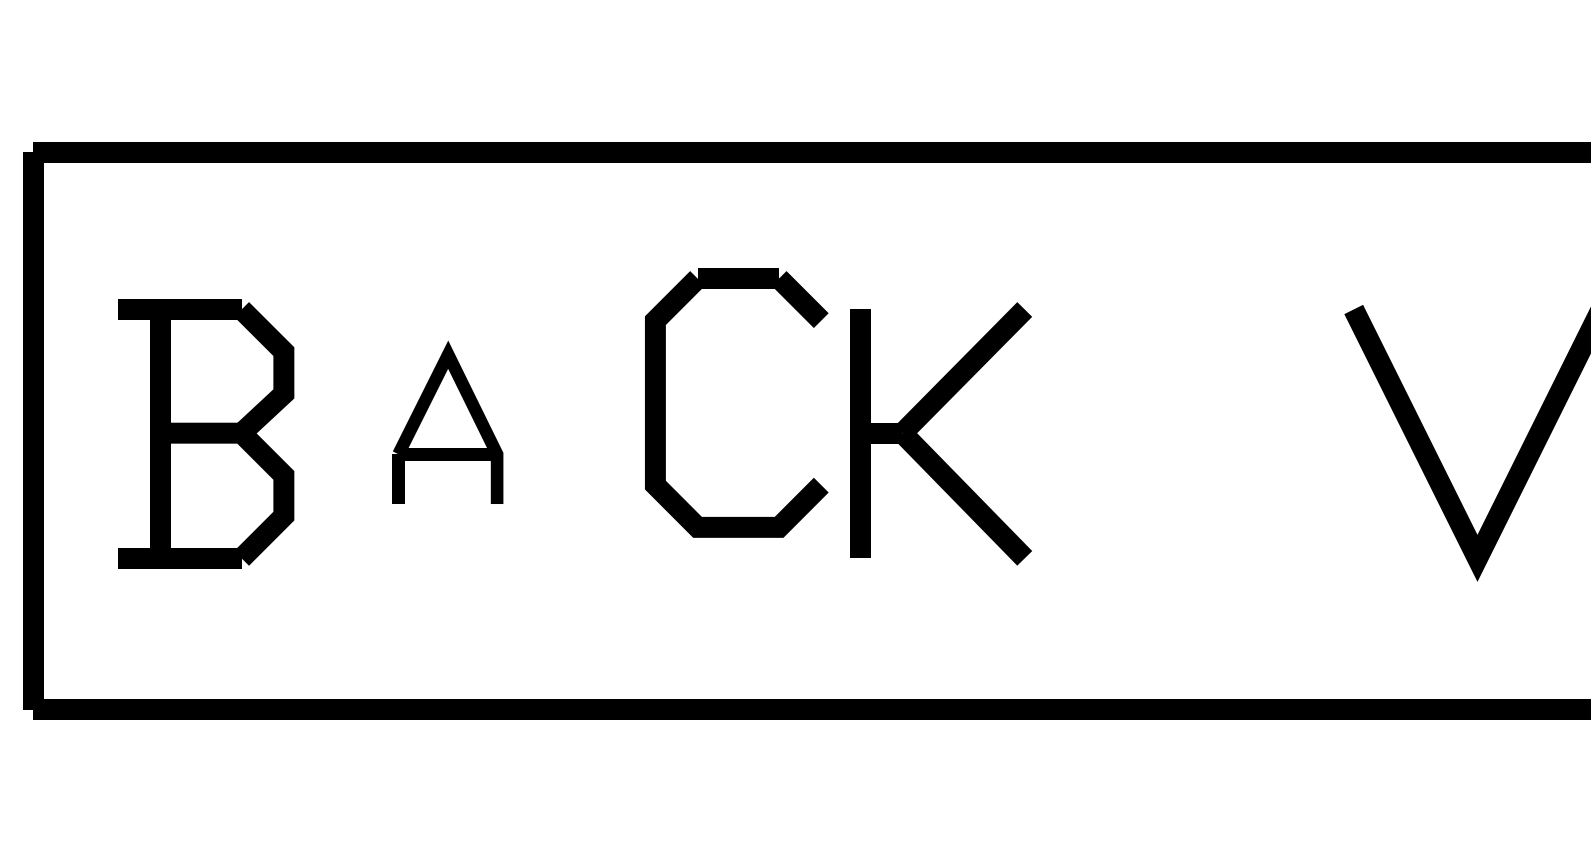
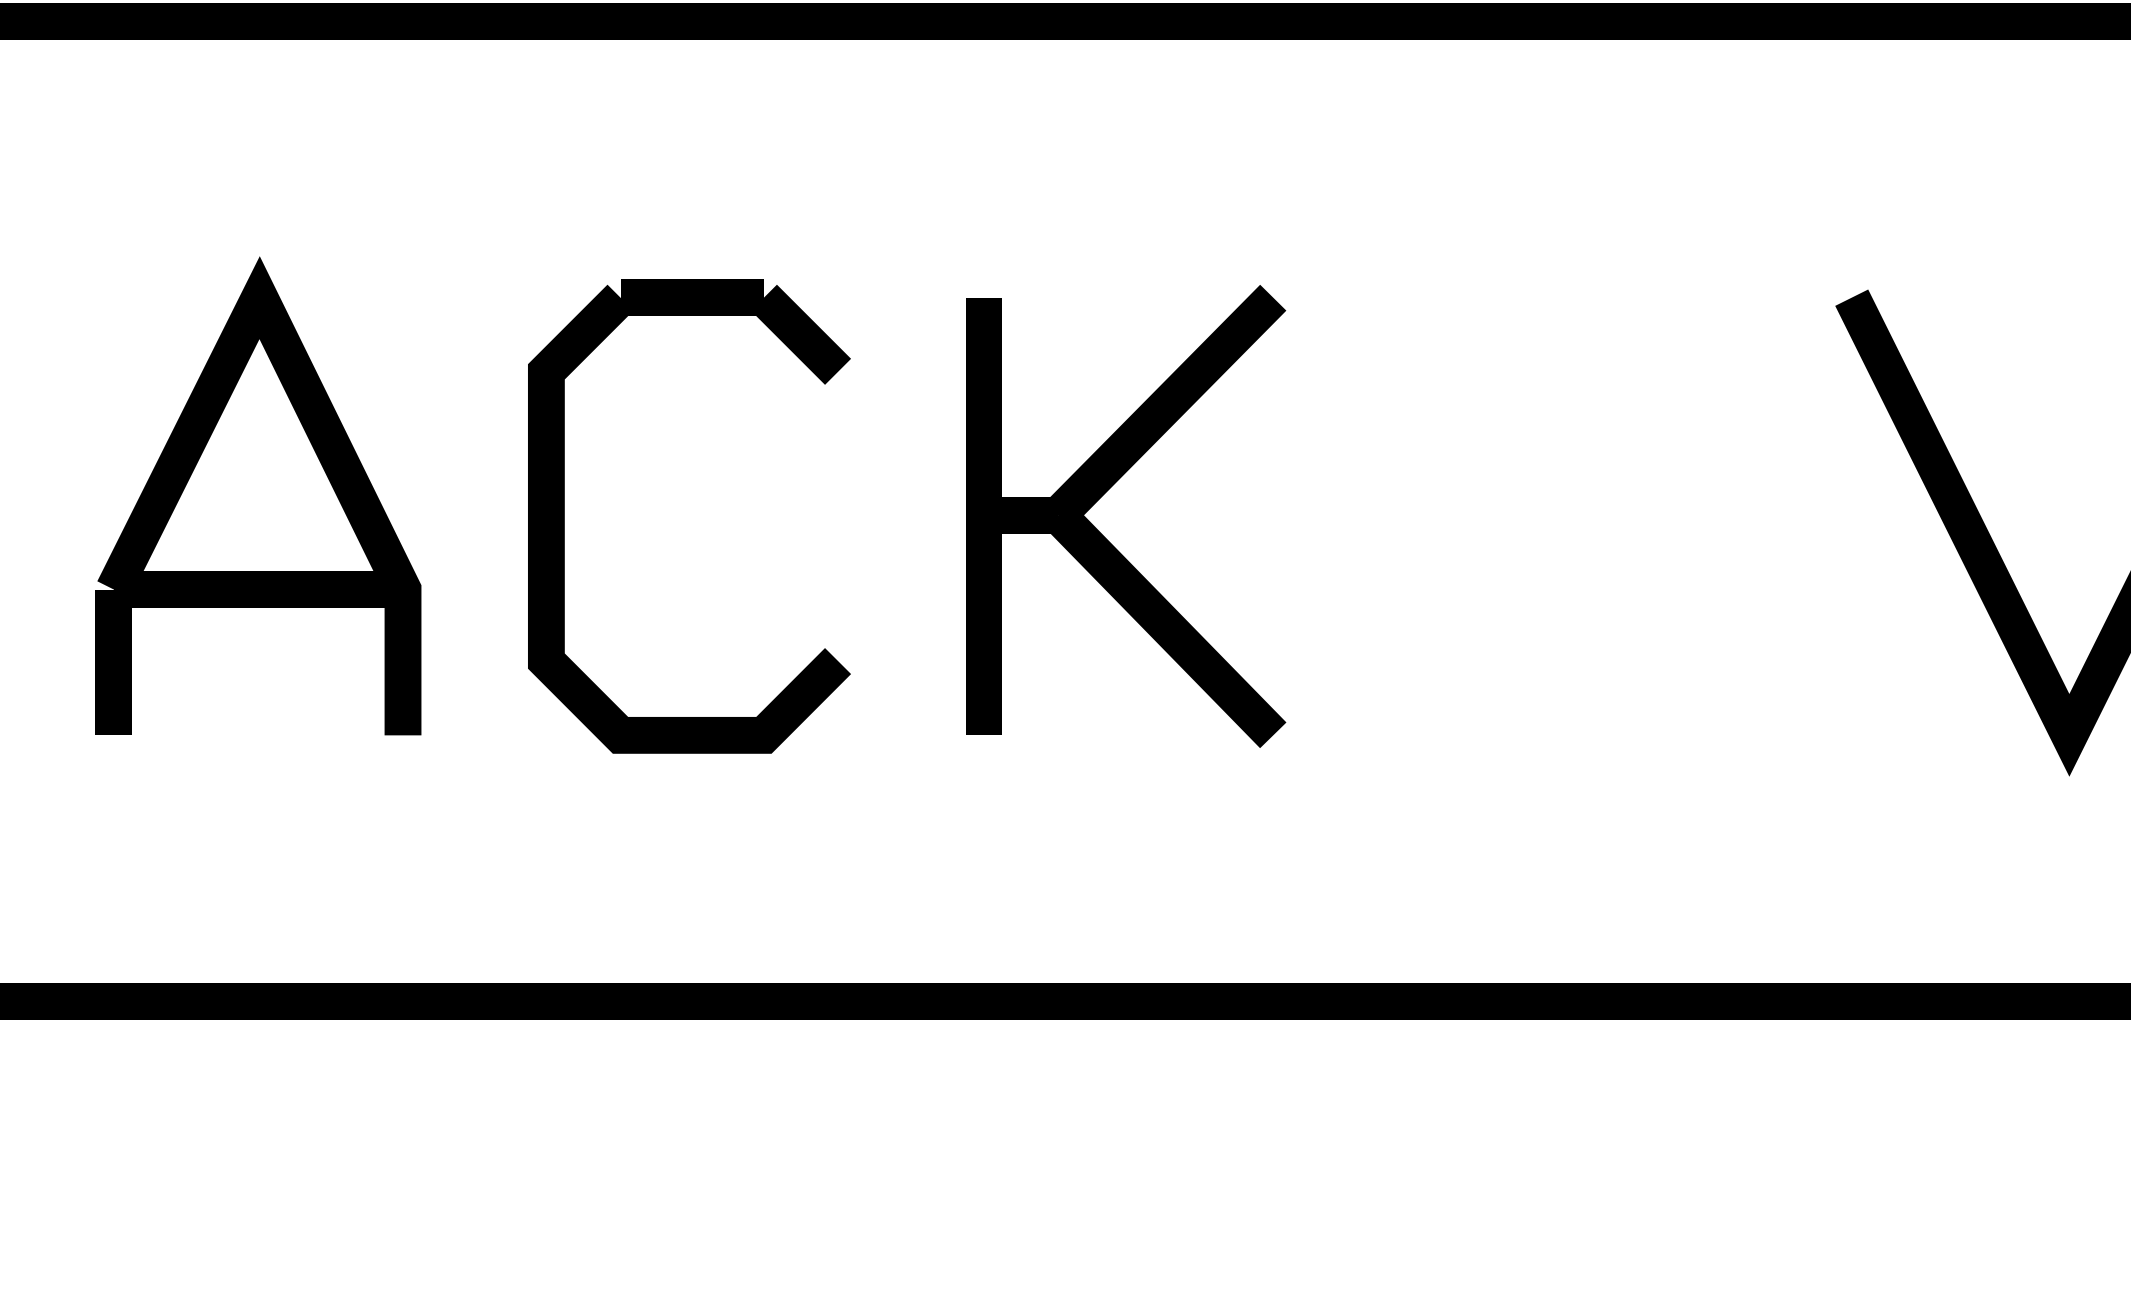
part: (665, 402) -> (564, 515), moved
part: (447, 422) -> (258, 496), size x1.67

